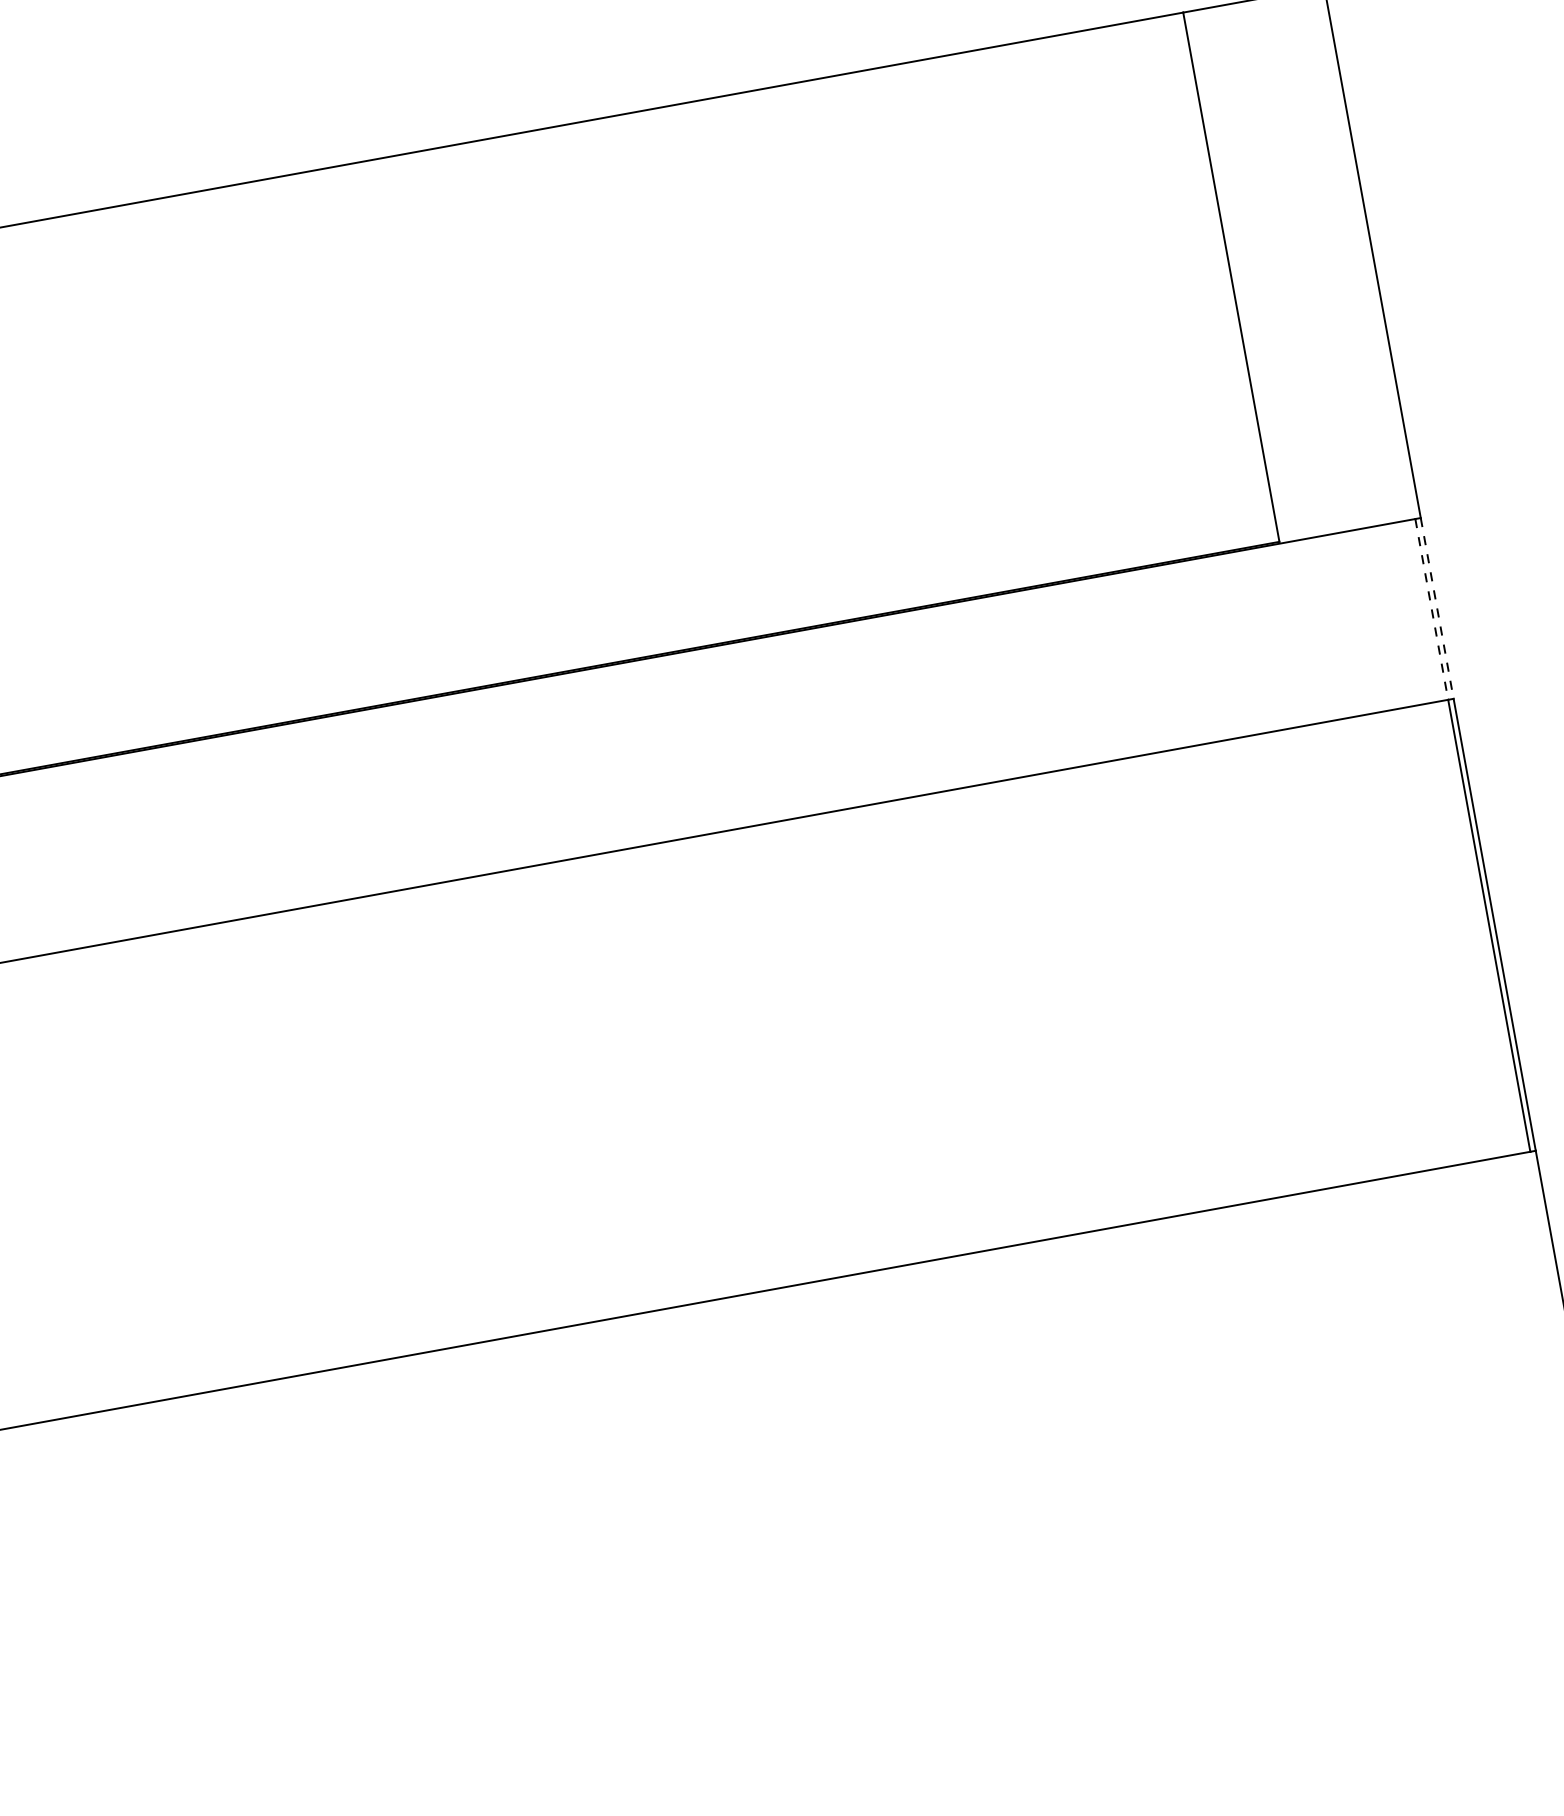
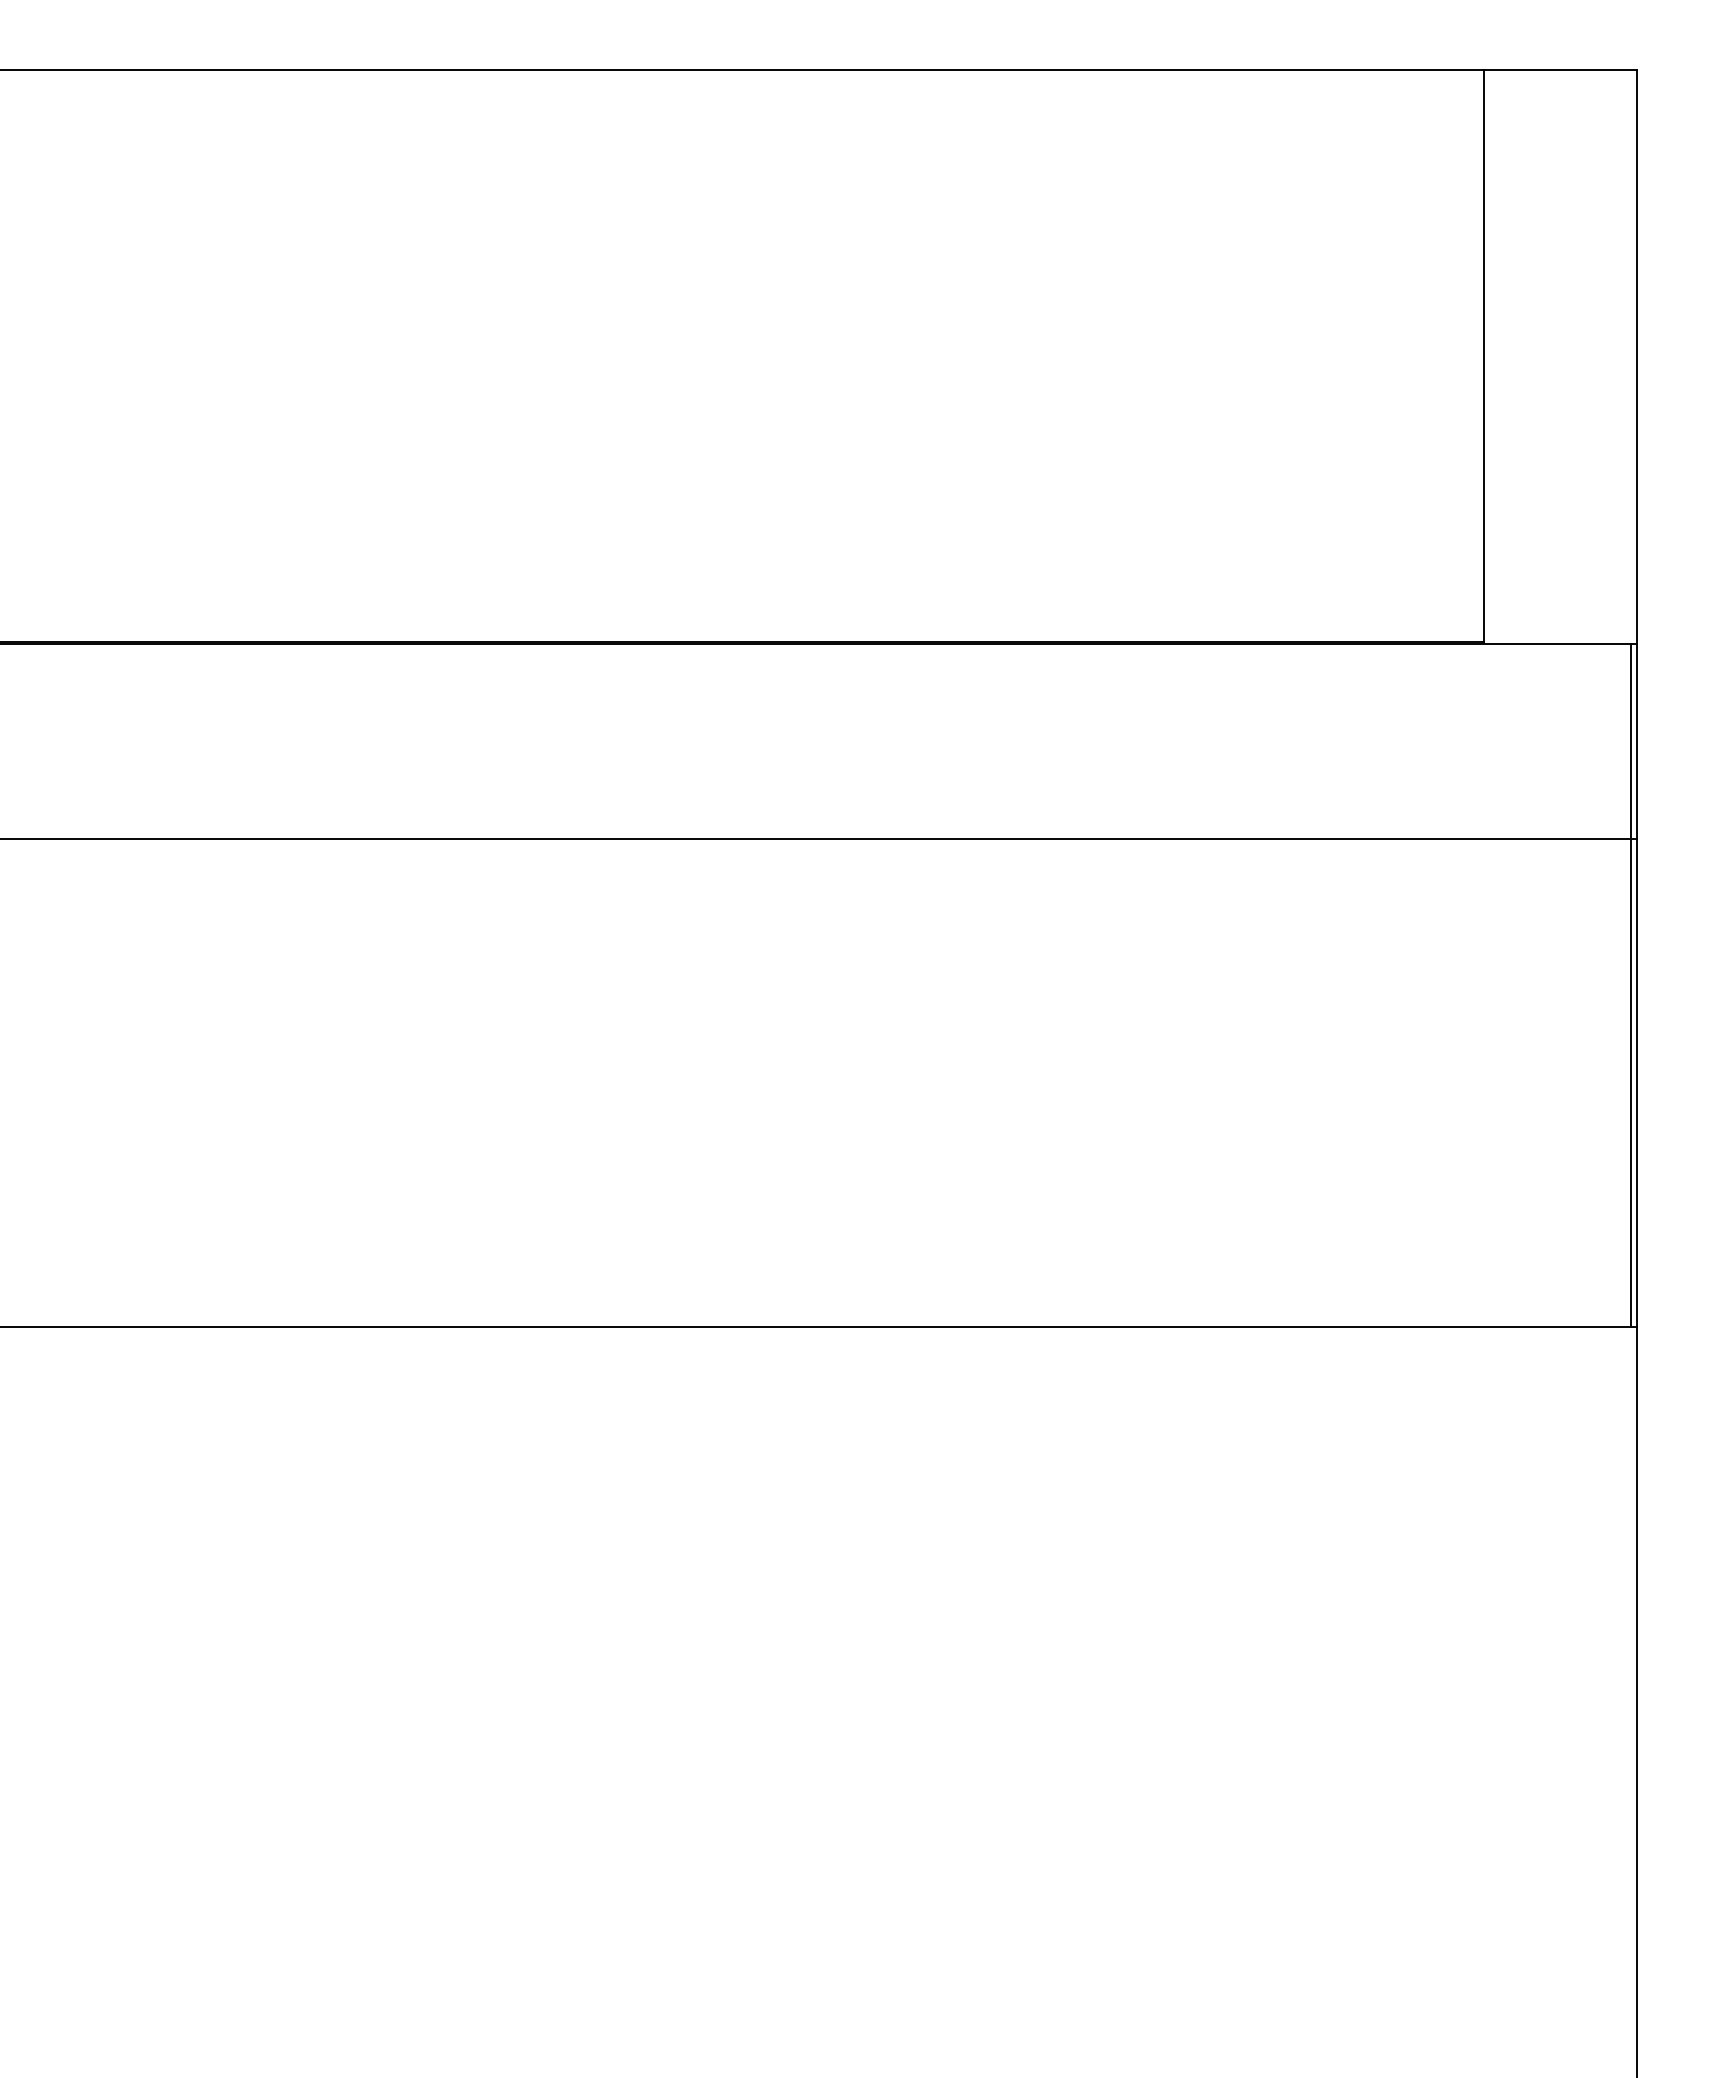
line: (1437, 608) -> (1636, 741), dashed -> solid
line: (1431, 609) -> (1630, 741), dashed -> solid

